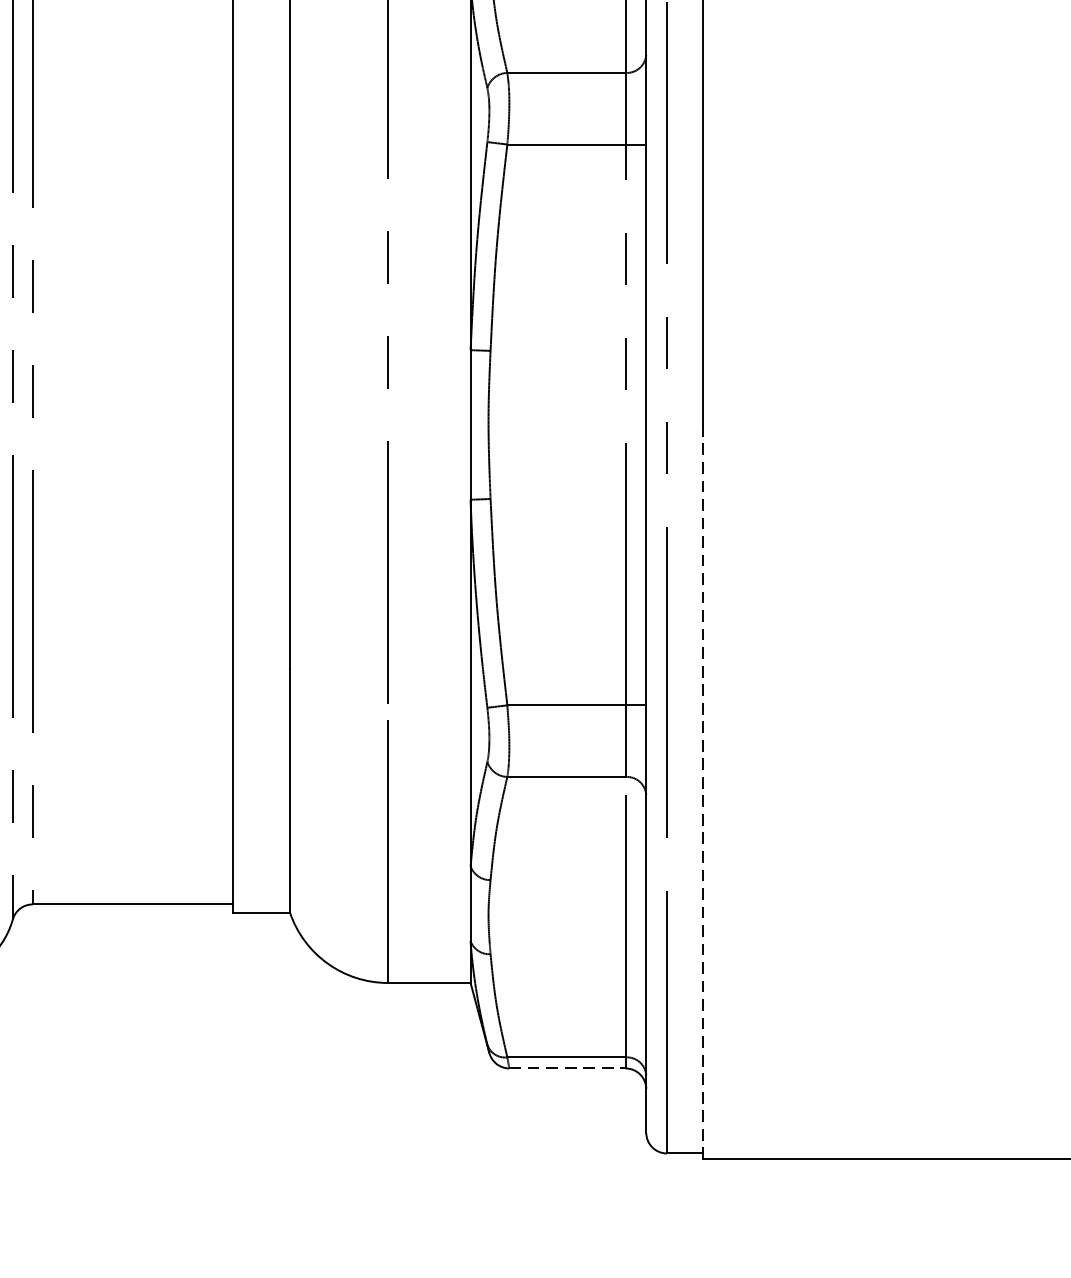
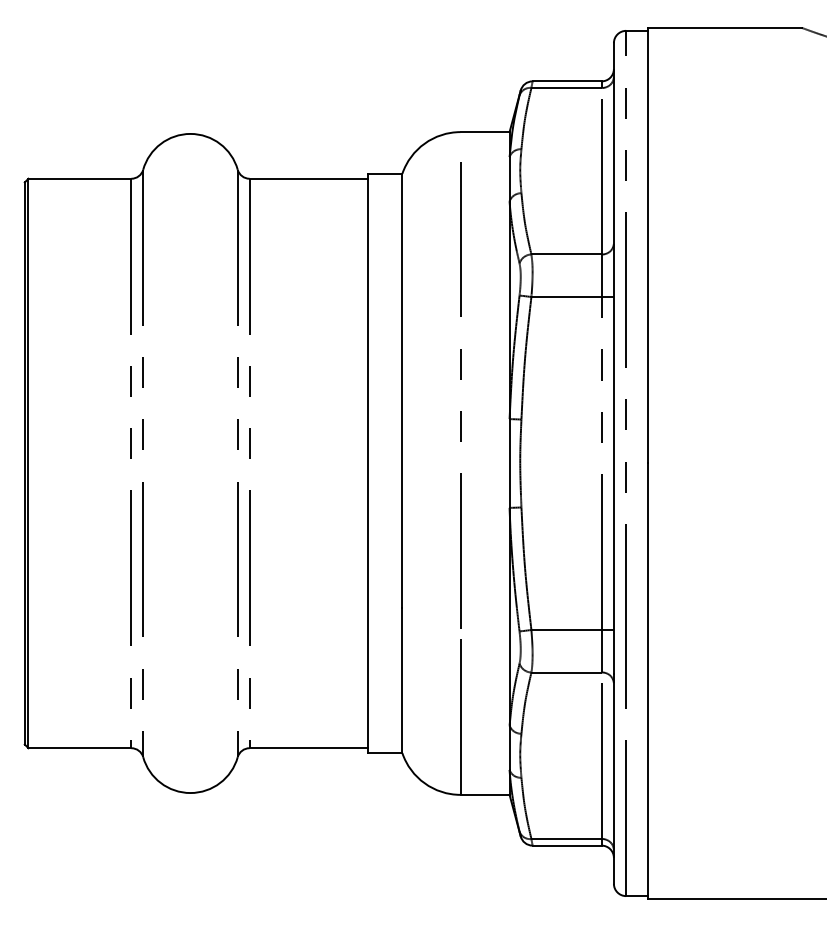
line: (702, 792) -> (647, 681), dashed -> solid
line: (568, 1068) -> (567, 845), dashed -> solid

